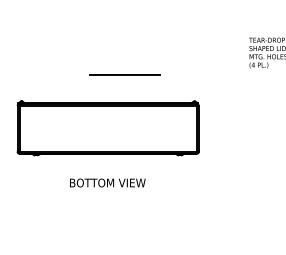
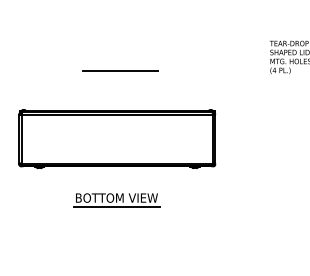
line: (124, 74) -> (119, 70), moved
line: (107, 191) -> (116, 207), added

